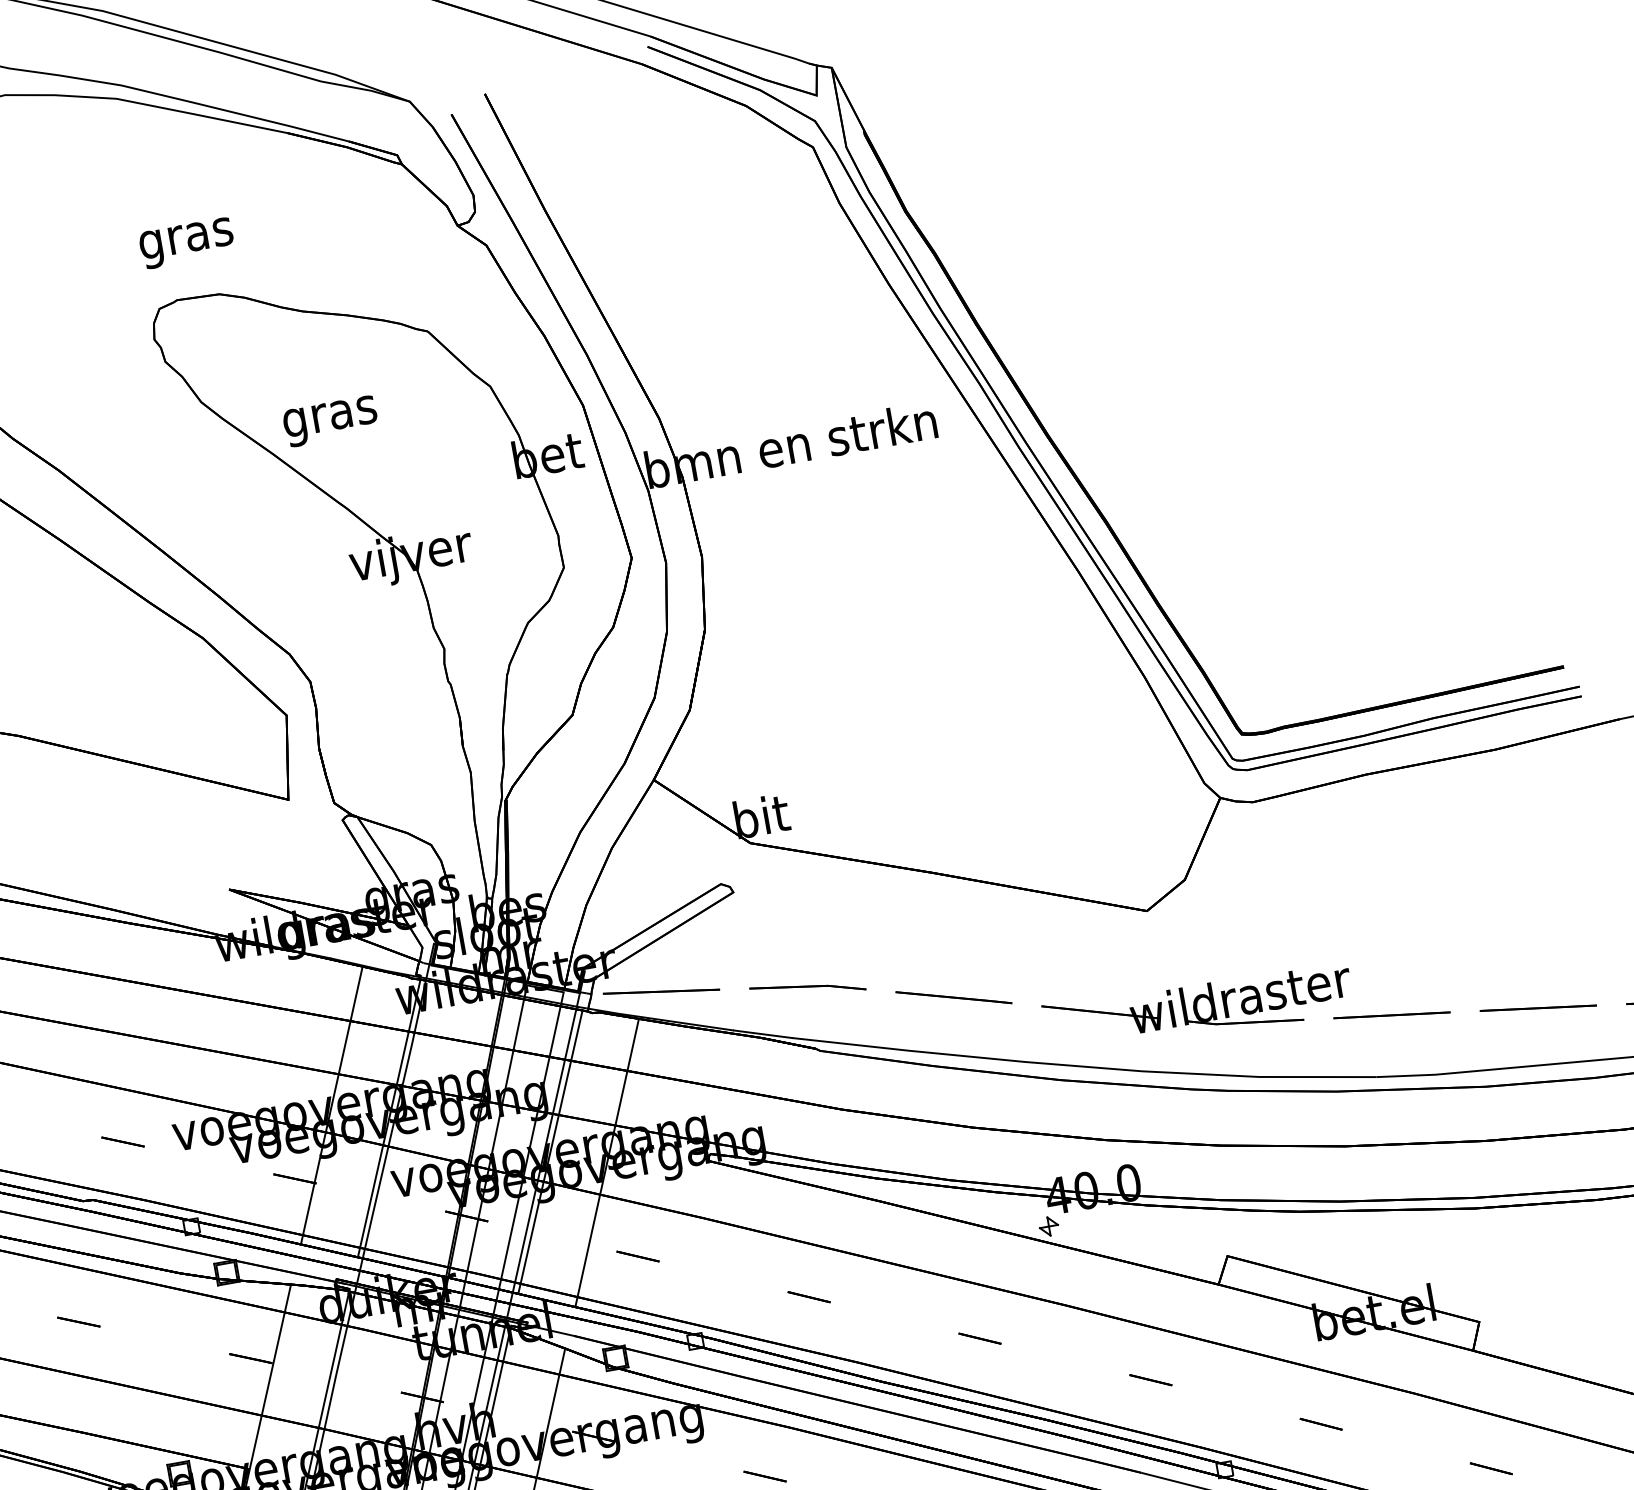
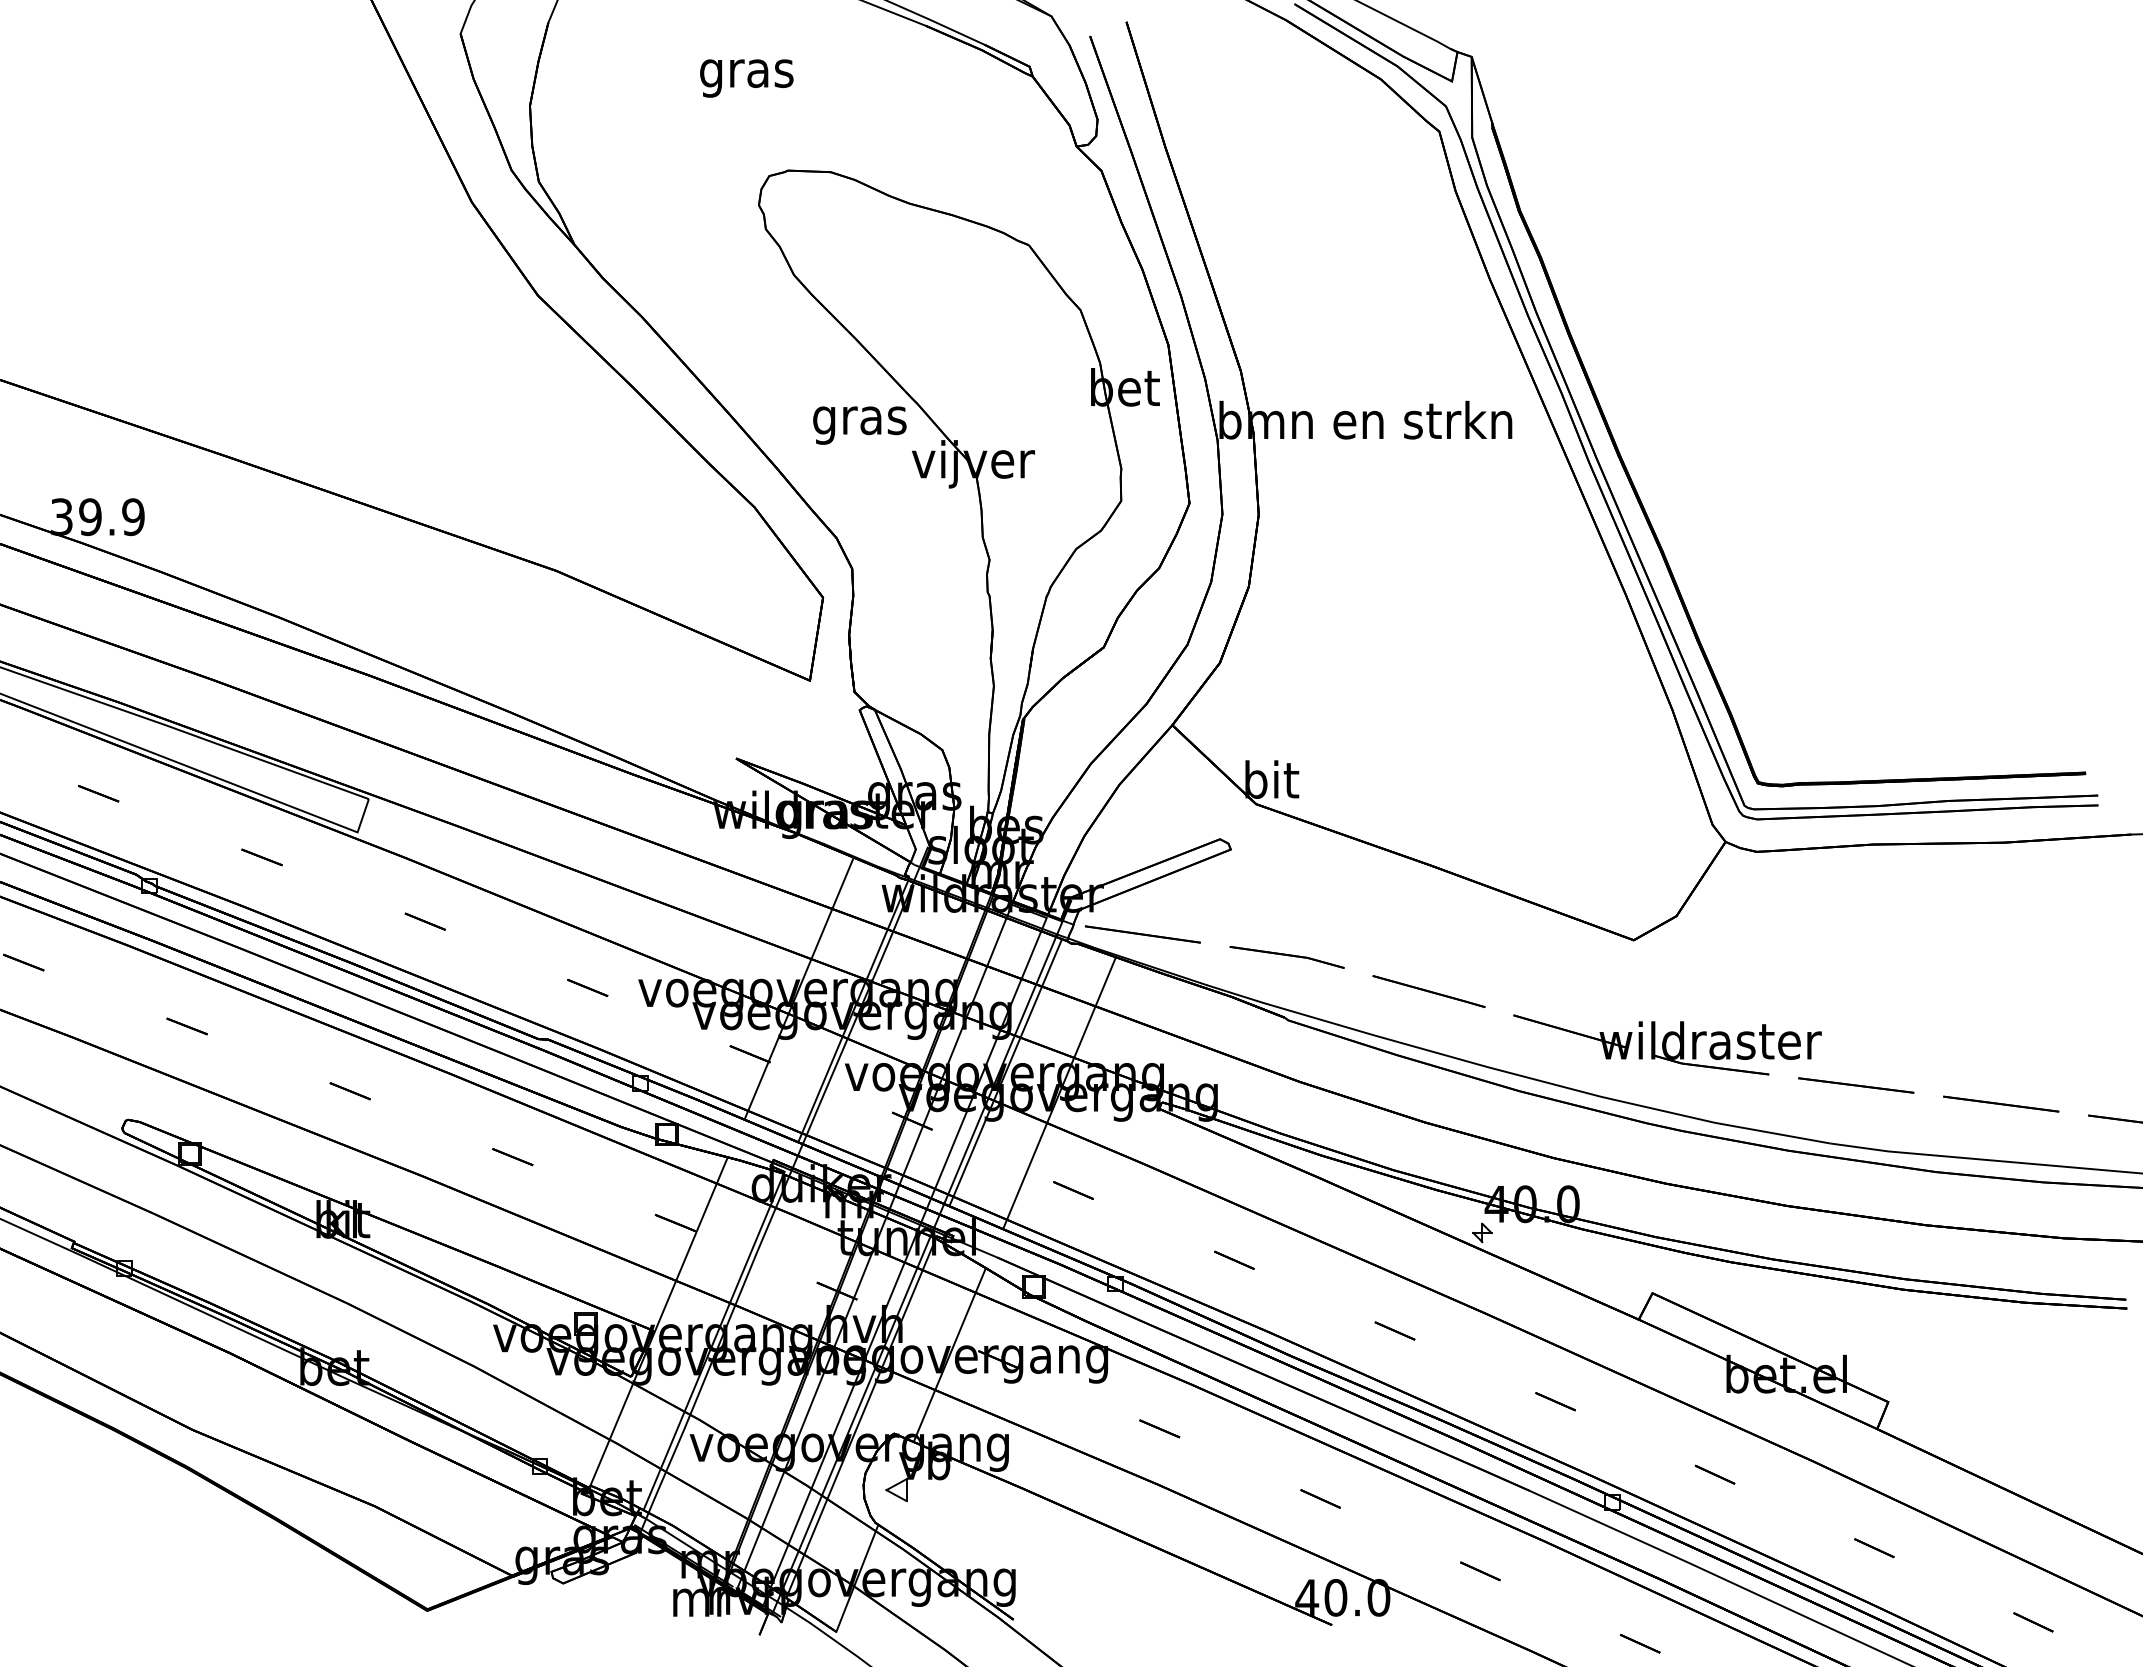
text: (186, 243) -> (746, 78), moved
text: (330, 421) -> (859, 425), moved

